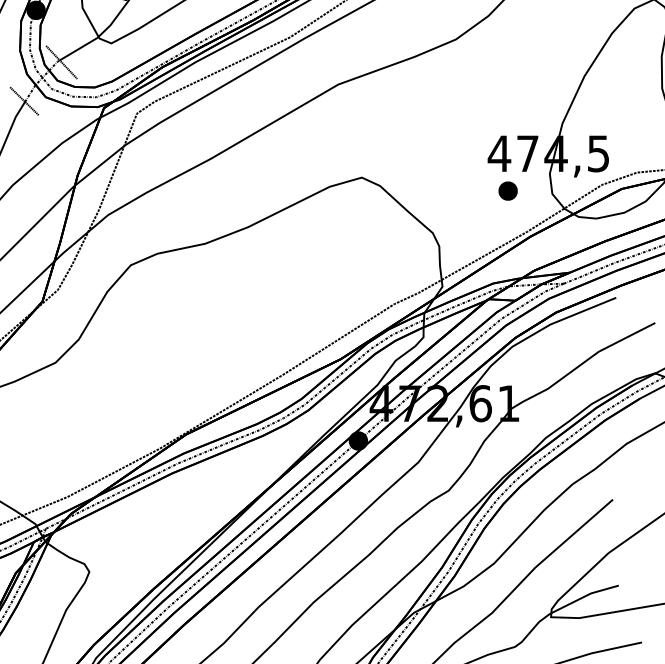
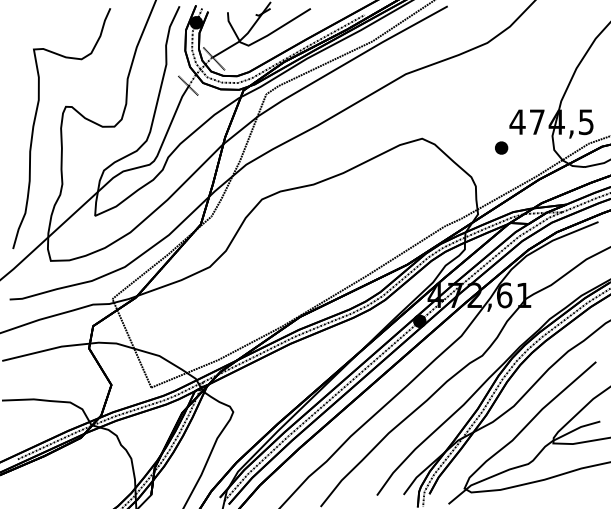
part: (508, 190) -> (501, 147), moved

